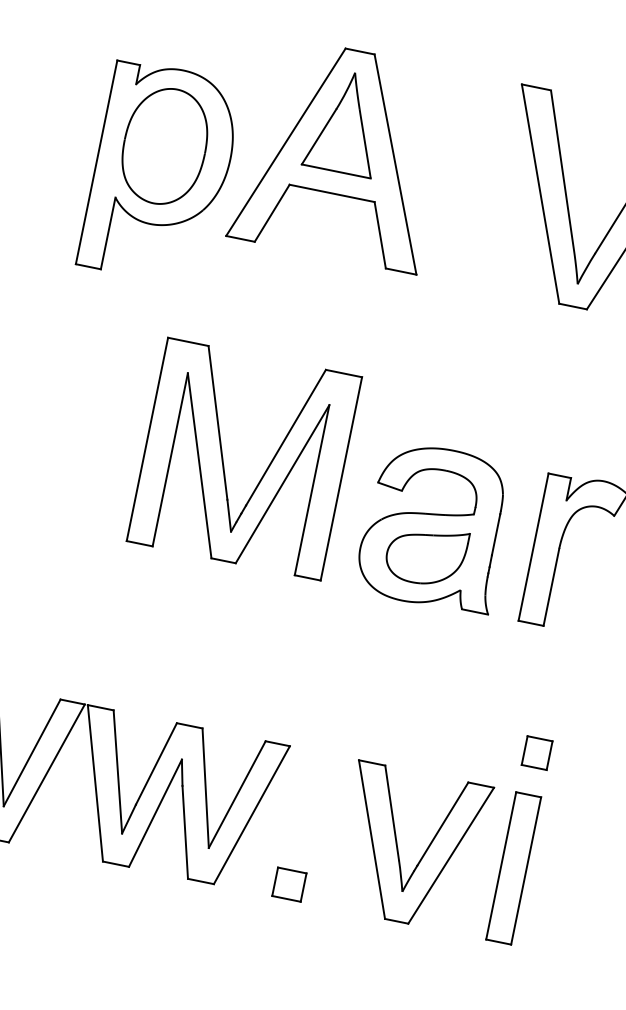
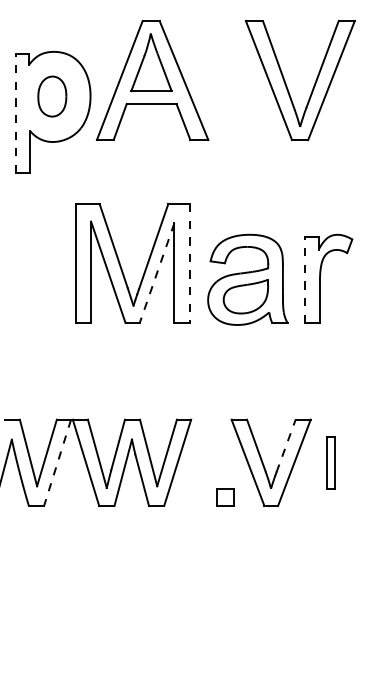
part: (165, 146) -> (52, 96), size x0.6
line: (96, 162) -> (15, 113), solid -> dashed
line: (341, 478) -> (189, 263), solid -> dashed
line: (283, 484) -> (157, 273), solid -> dashed
line: (533, 546) -> (305, 279), solid -> dashed
part: (536, 753) -> (330, 395), removed
line: (46, 774) -> (57, 463), solid -> dashed
line: (443, 823) -> (286, 445), solid -> dashed
part: (512, 867) -> (330, 462), size x0.6
part: (289, 884) -> (225, 497), moved

